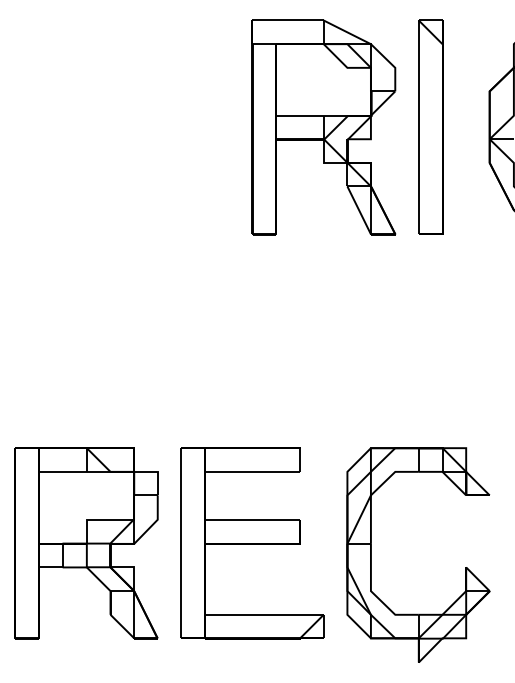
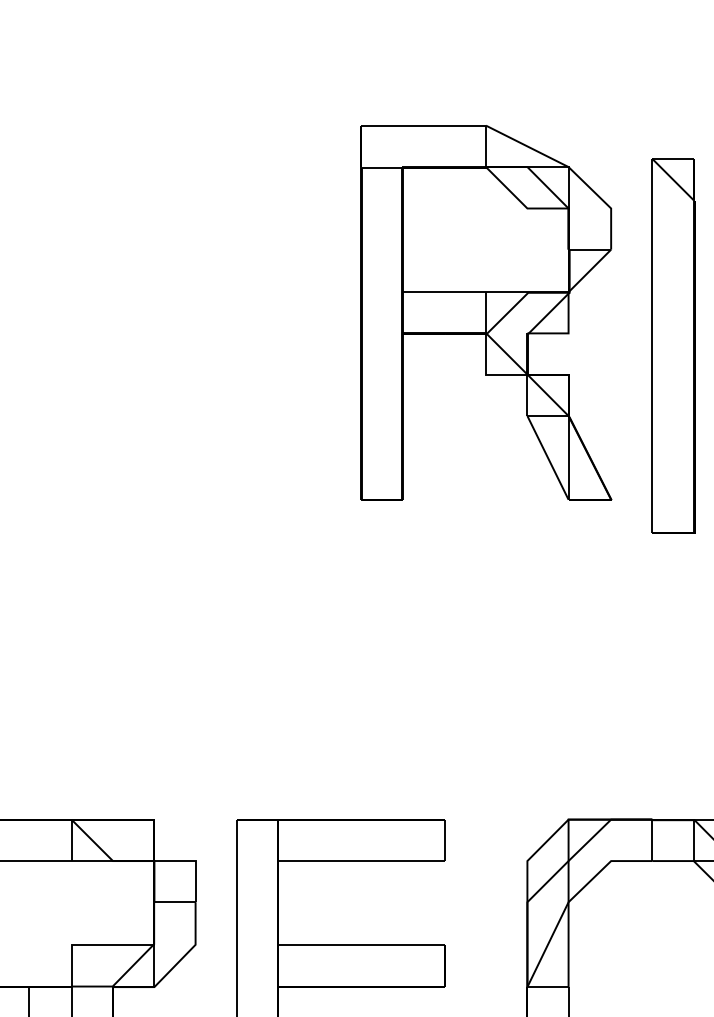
part: (430, 126) -> (672, 344), moved
part: (323, 127) -> (485, 312), moved

